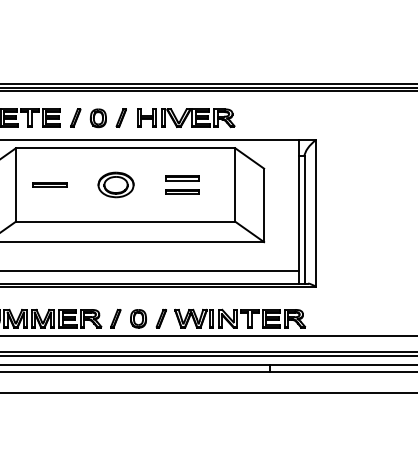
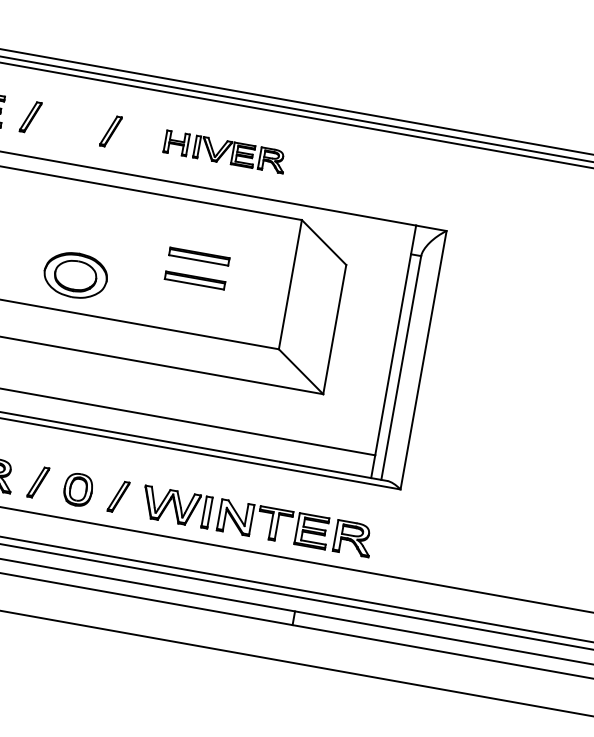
part: (97, 118) -> (68, 124), removed
part: (186, 118) -> (225, 152), size x0.7
part: (115, 184) -> (74, 274), moved

